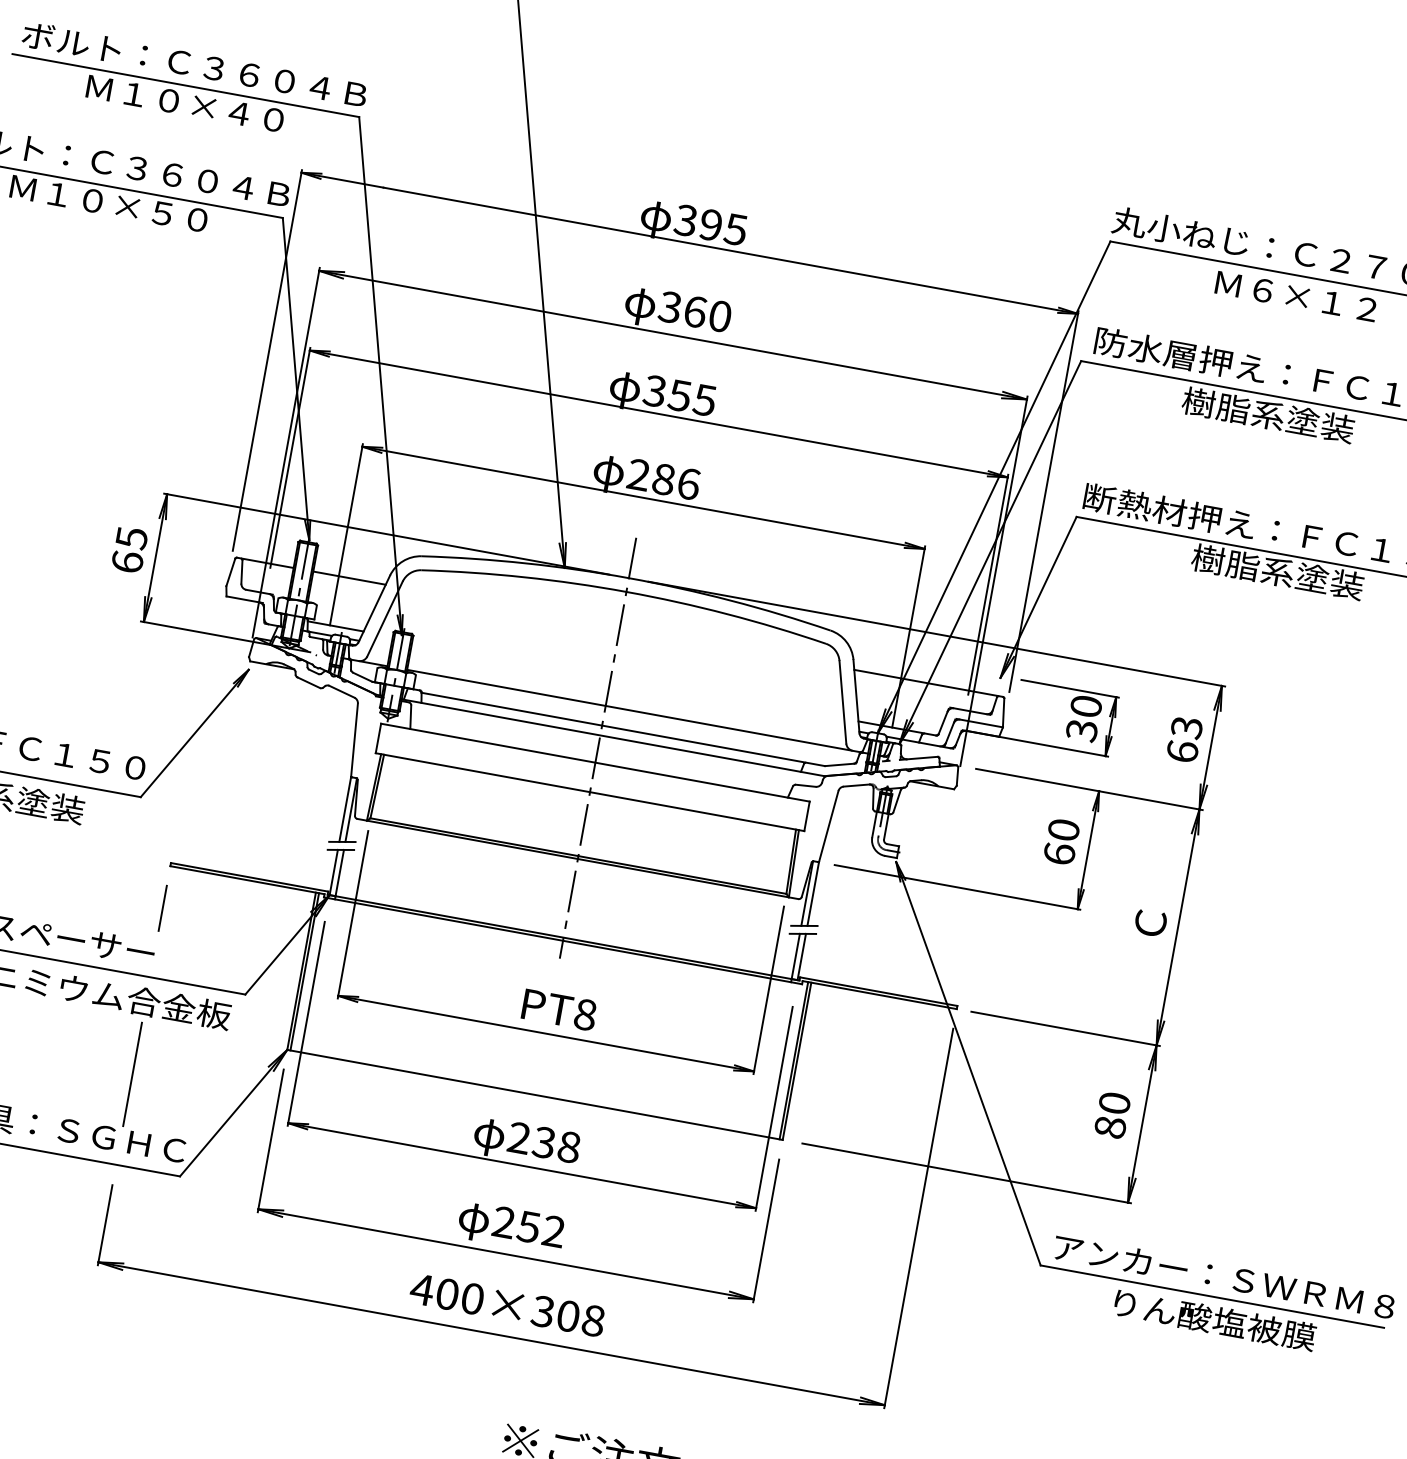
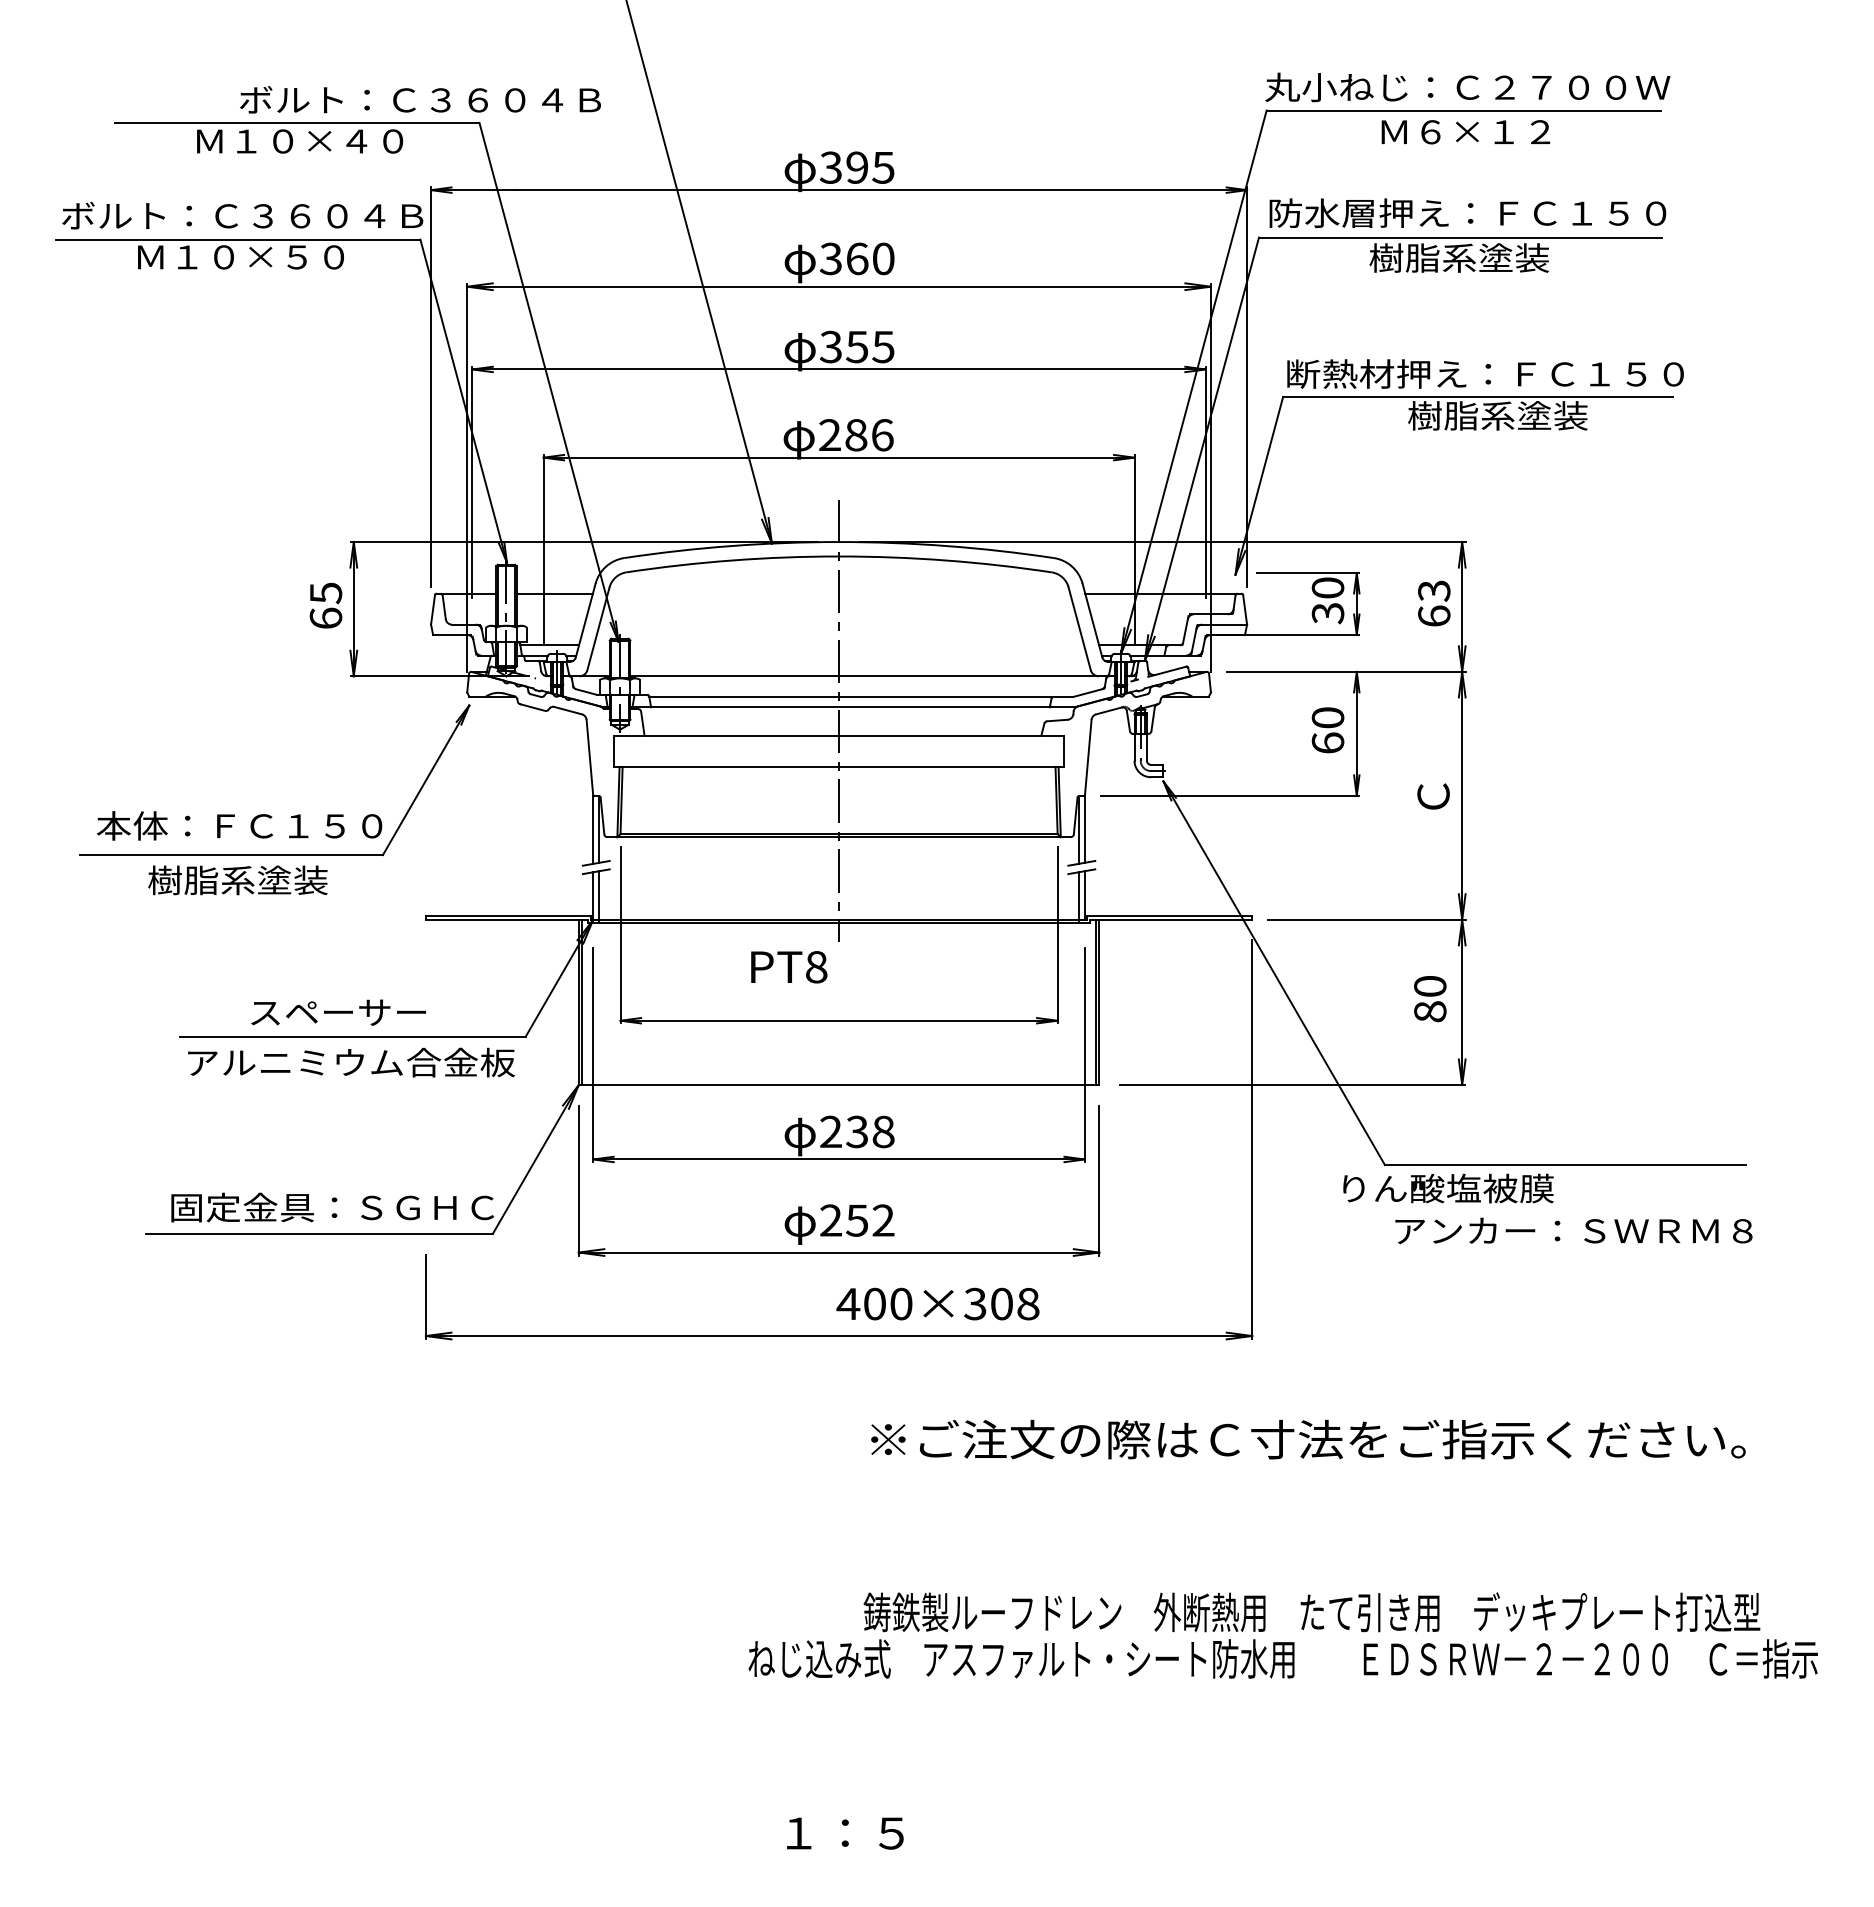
text: (194, 64) -> (420, 99), moved
line: (162, 907) -> (425, 963), removed
text: (559, 1010) -> (789, 967), moved
line: (132, 1074) -> (425, 1138), removed
text: (1223, 1276) -> (1573, 1230), moved
text: (507, 1304) -> (937, 1303), moved
text: (1215, 1320) -> (1448, 1188), moved

